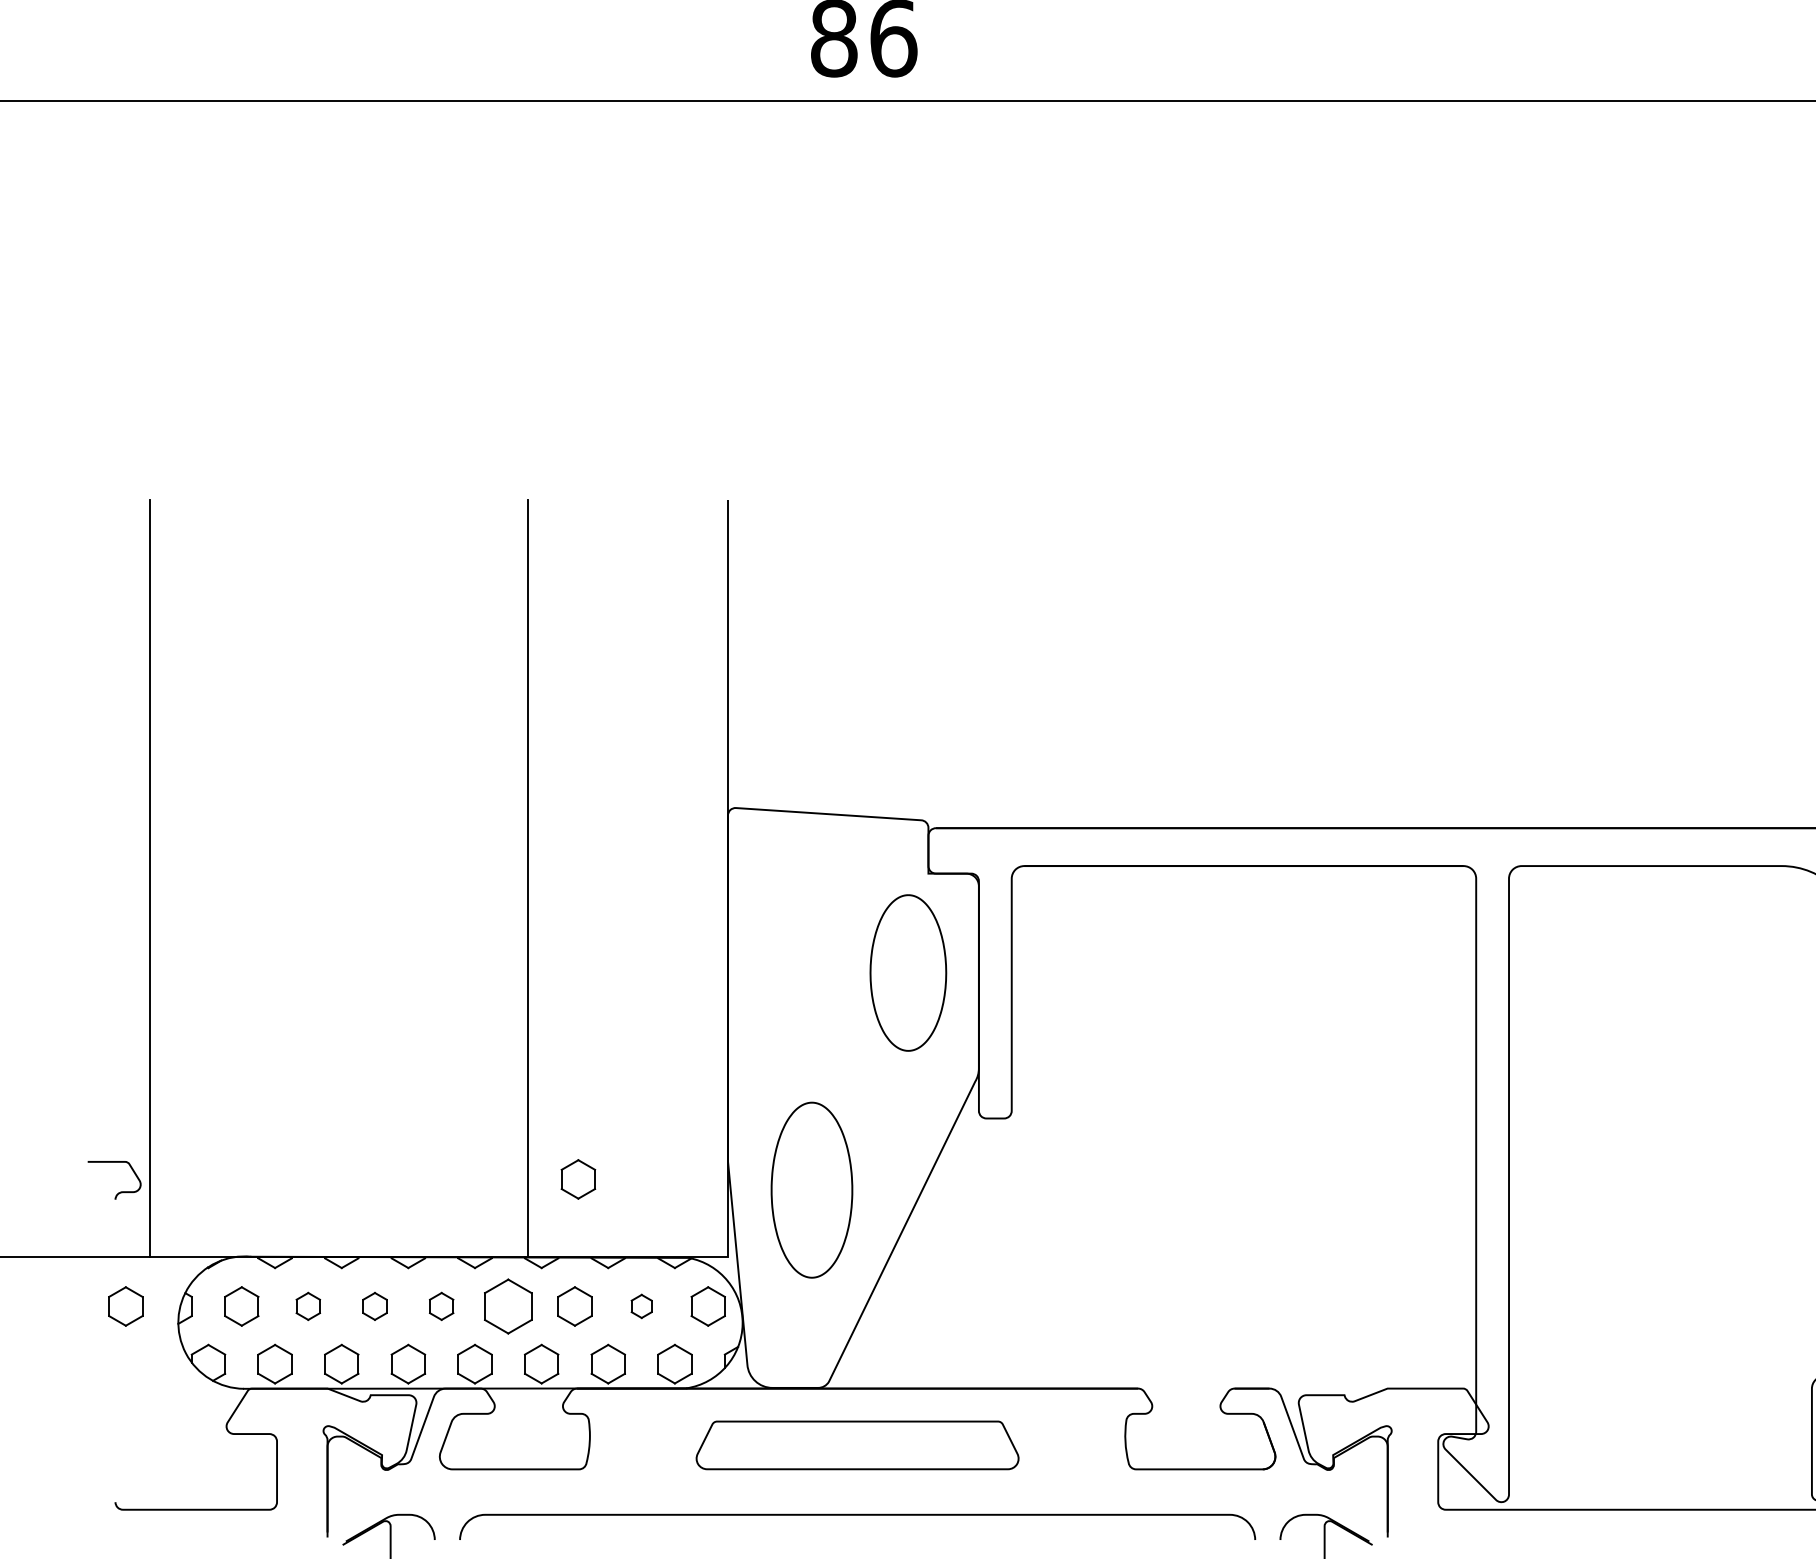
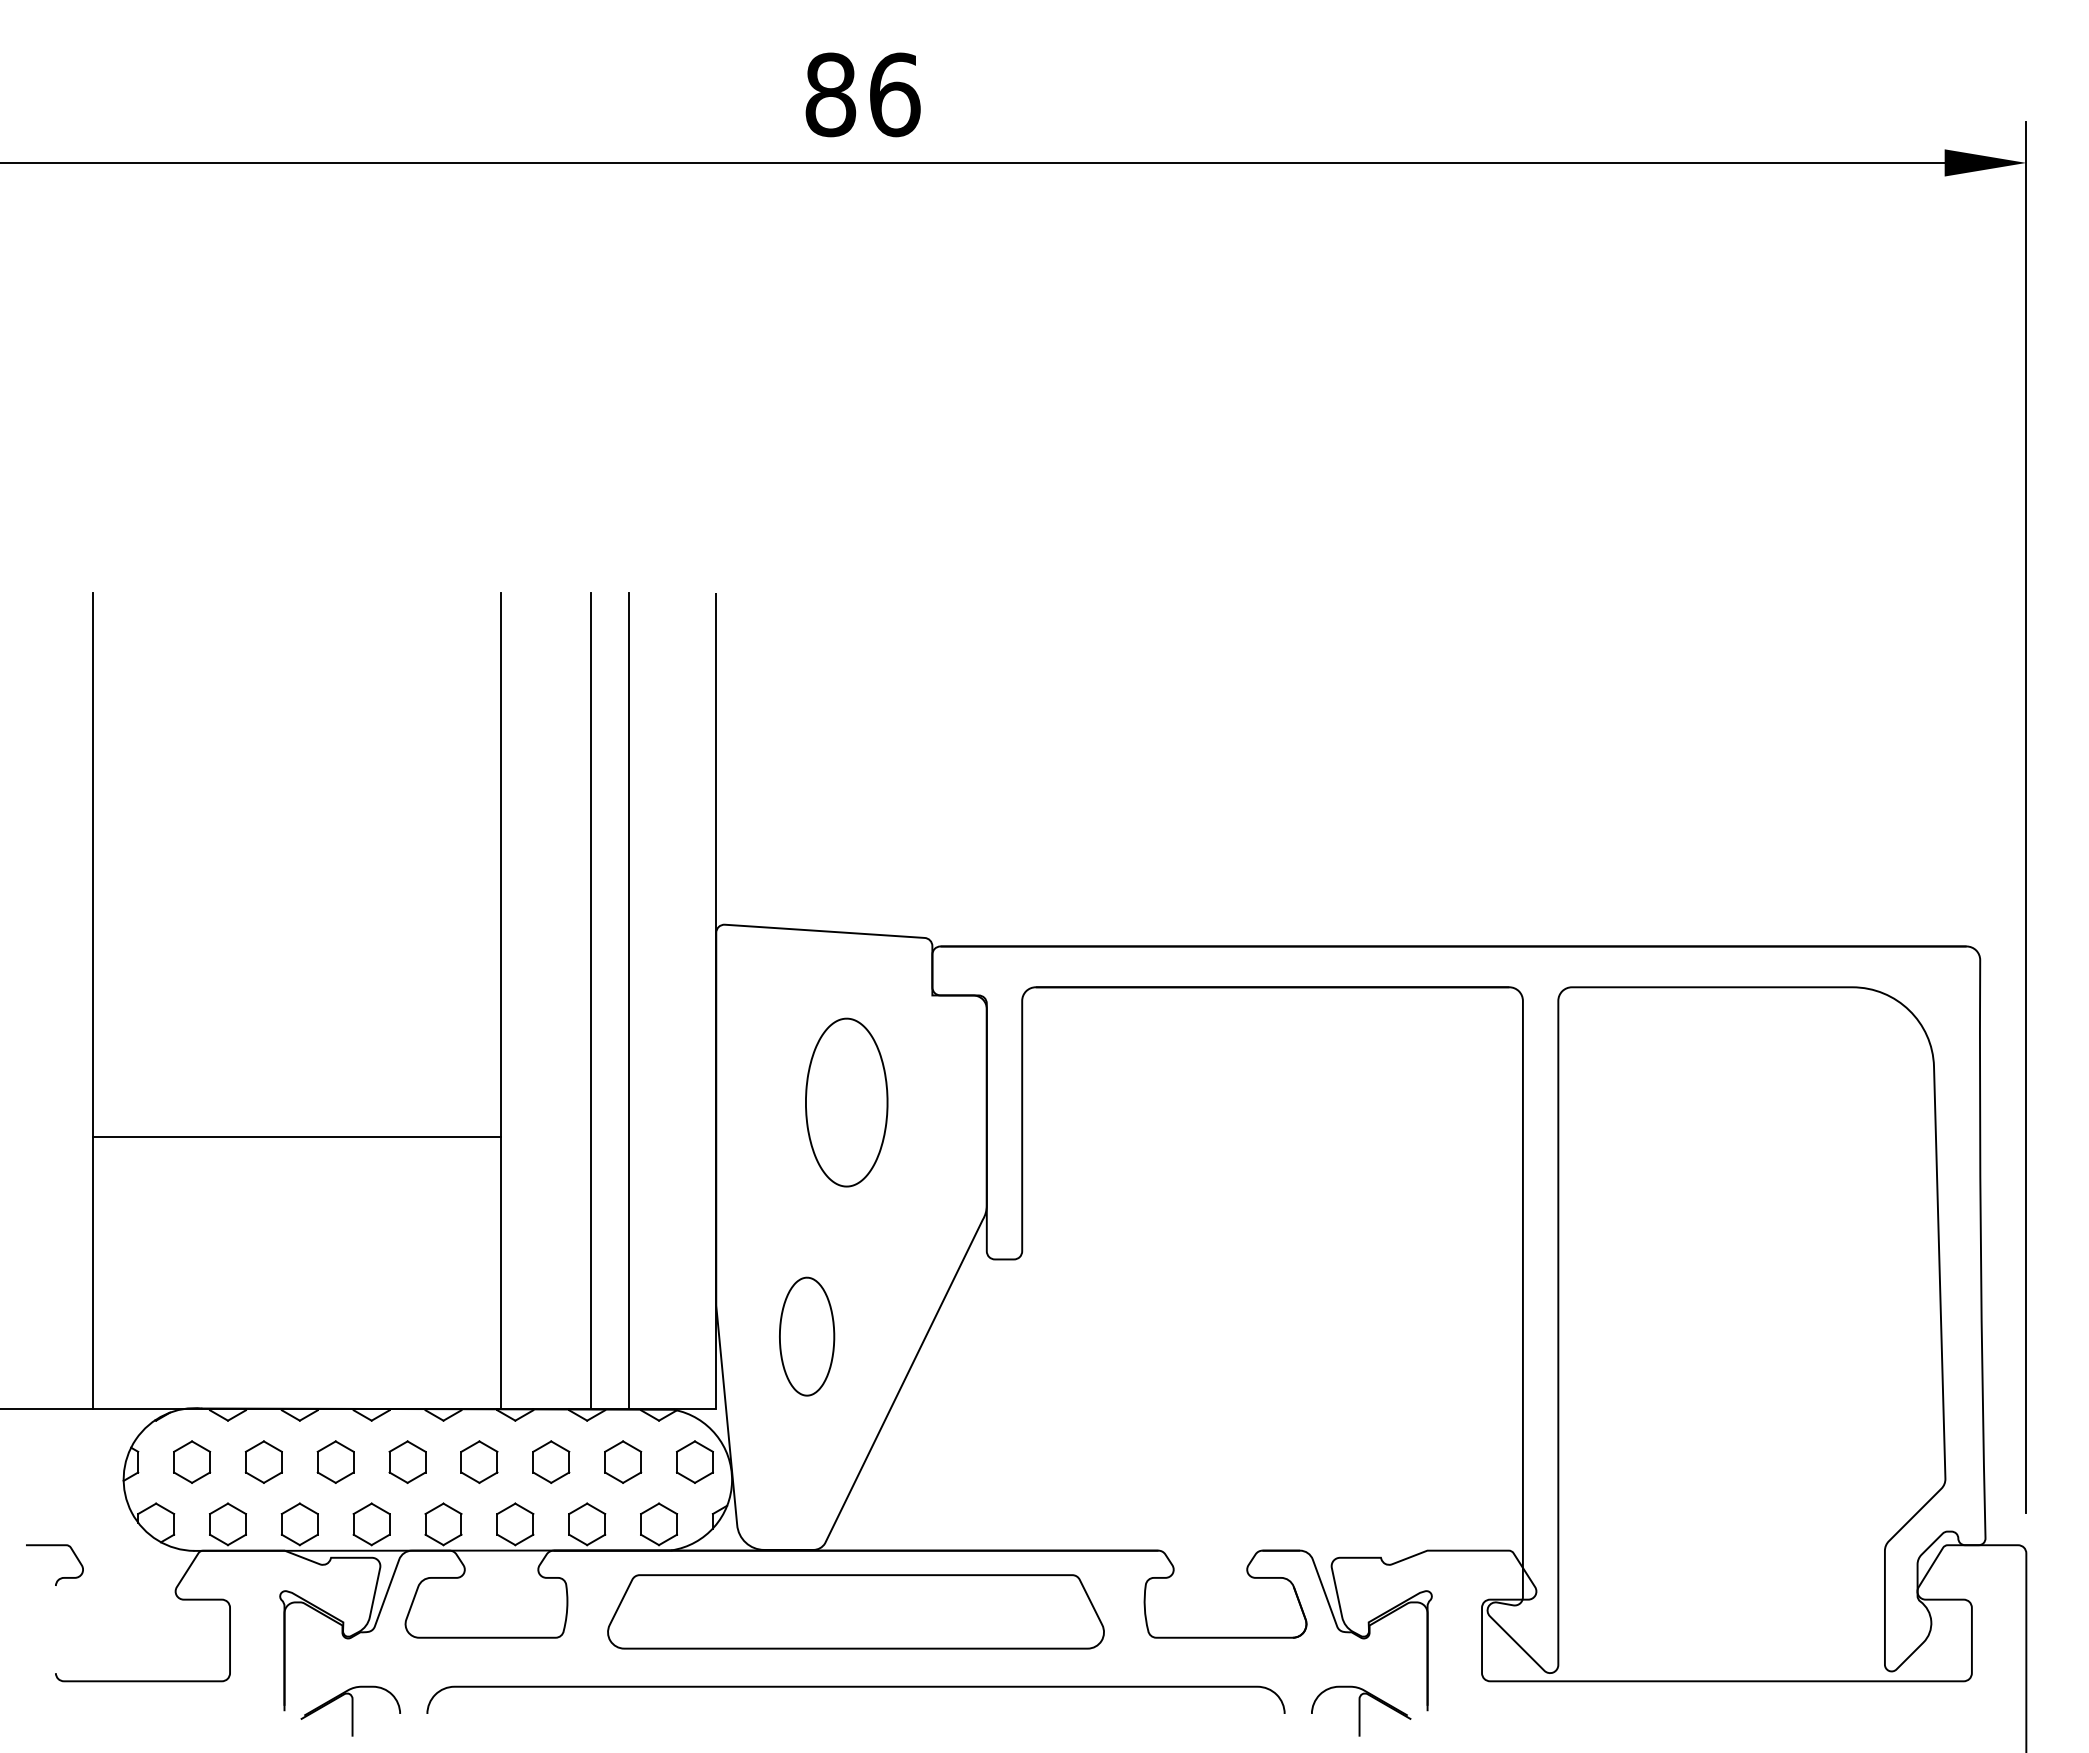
line: (611, 878) -> (590, 1000), added
line: (646, 878) -> (628, 1000), added
part: (908, 972) -> (846, 1102), moved
line: (338, 1004) -> (296, 1136), added
part: (577, 1178) -> (554, 1324), removed
part: (812, 1189) -> (807, 1336), size x0.62
curve: (119, 1191) -> (60, 1577), moved
part: (126, 1305) -> (67, 1461), removed
part: (308, 1305) -> (263, 1461), size x1.43
part: (374, 1305) -> (335, 1461), size x1.43
part: (441, 1305) -> (407, 1461), size x1.43
part: (508, 1305) -> (479, 1461), size x0.71
part: (641, 1305) -> (623, 1461), size x1.67
part: (857, 1445) -> (855, 1611), size x1.43

